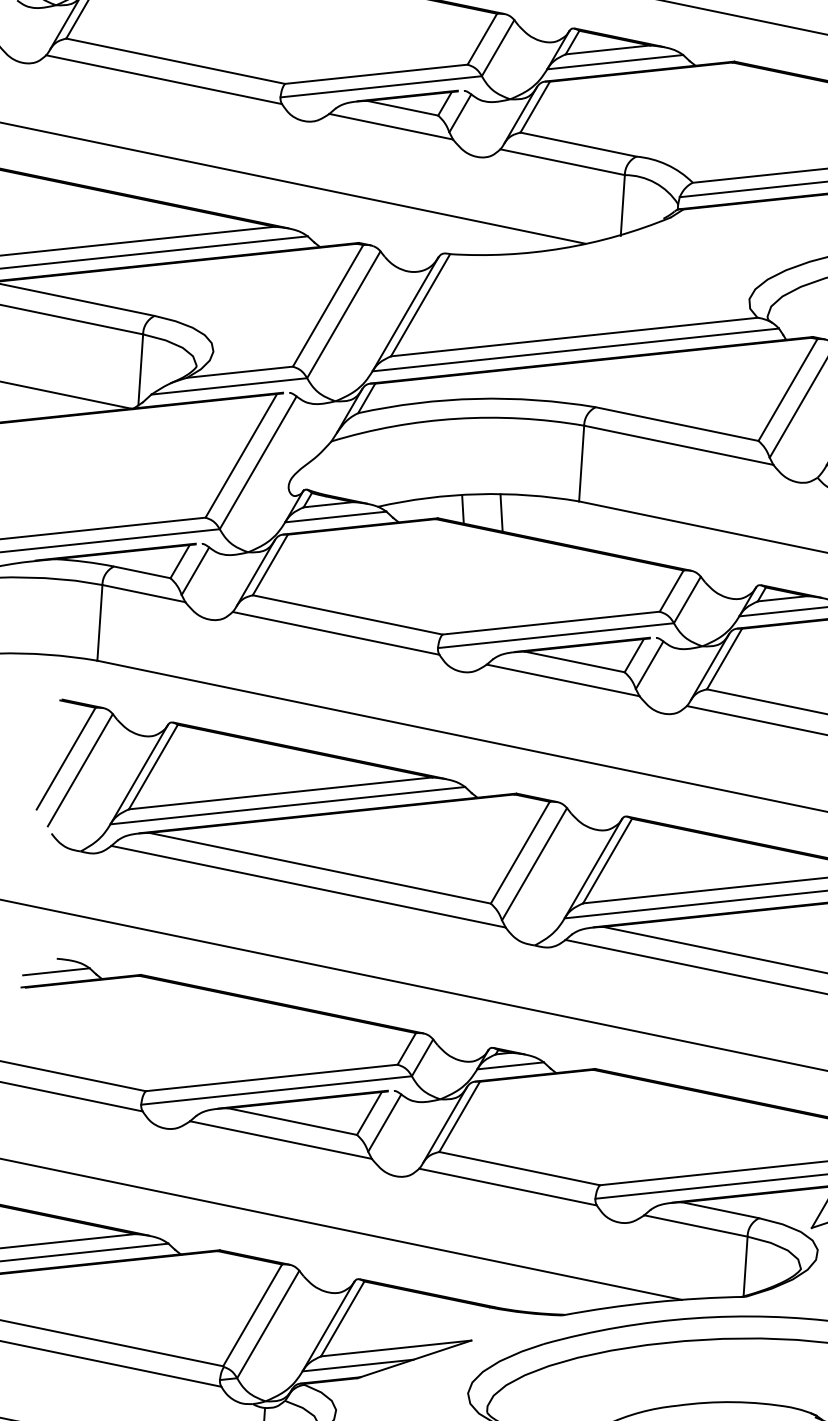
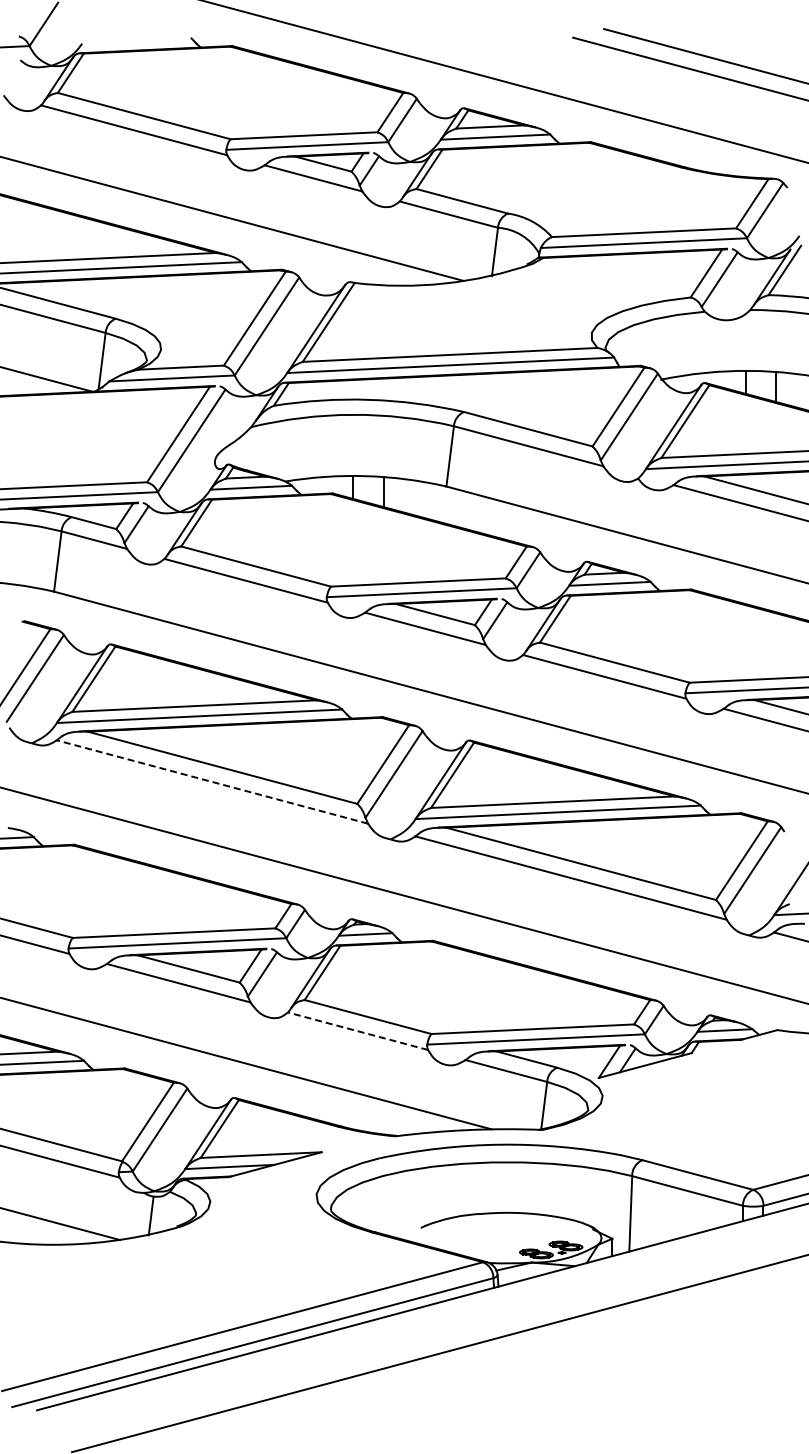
line: (307, 886) -> (211, 781), solid -> dashed
line: (508, 1187) -> (358, 1031), solid -> dashed

